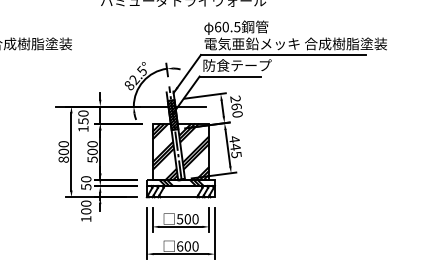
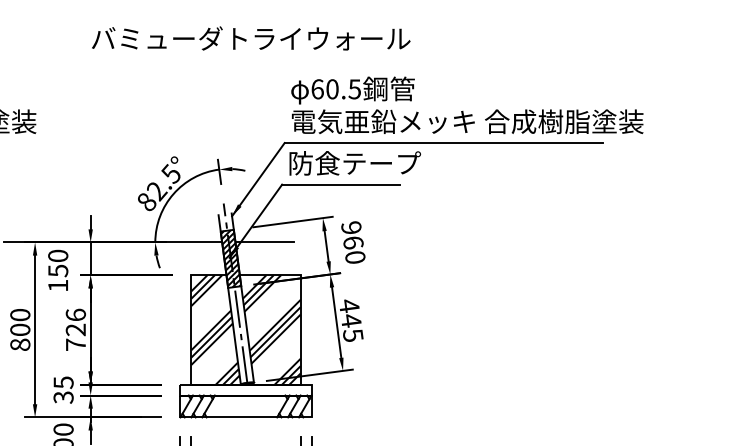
text: (234, 98) -> (349, 226), 260 -> 960
text: (92, 151) -> (75, 329), 500 -> 726
text: (86, 182) -> (64, 388), 50 -> 35
hatch: (181, 182) -> (247, 388), removed

